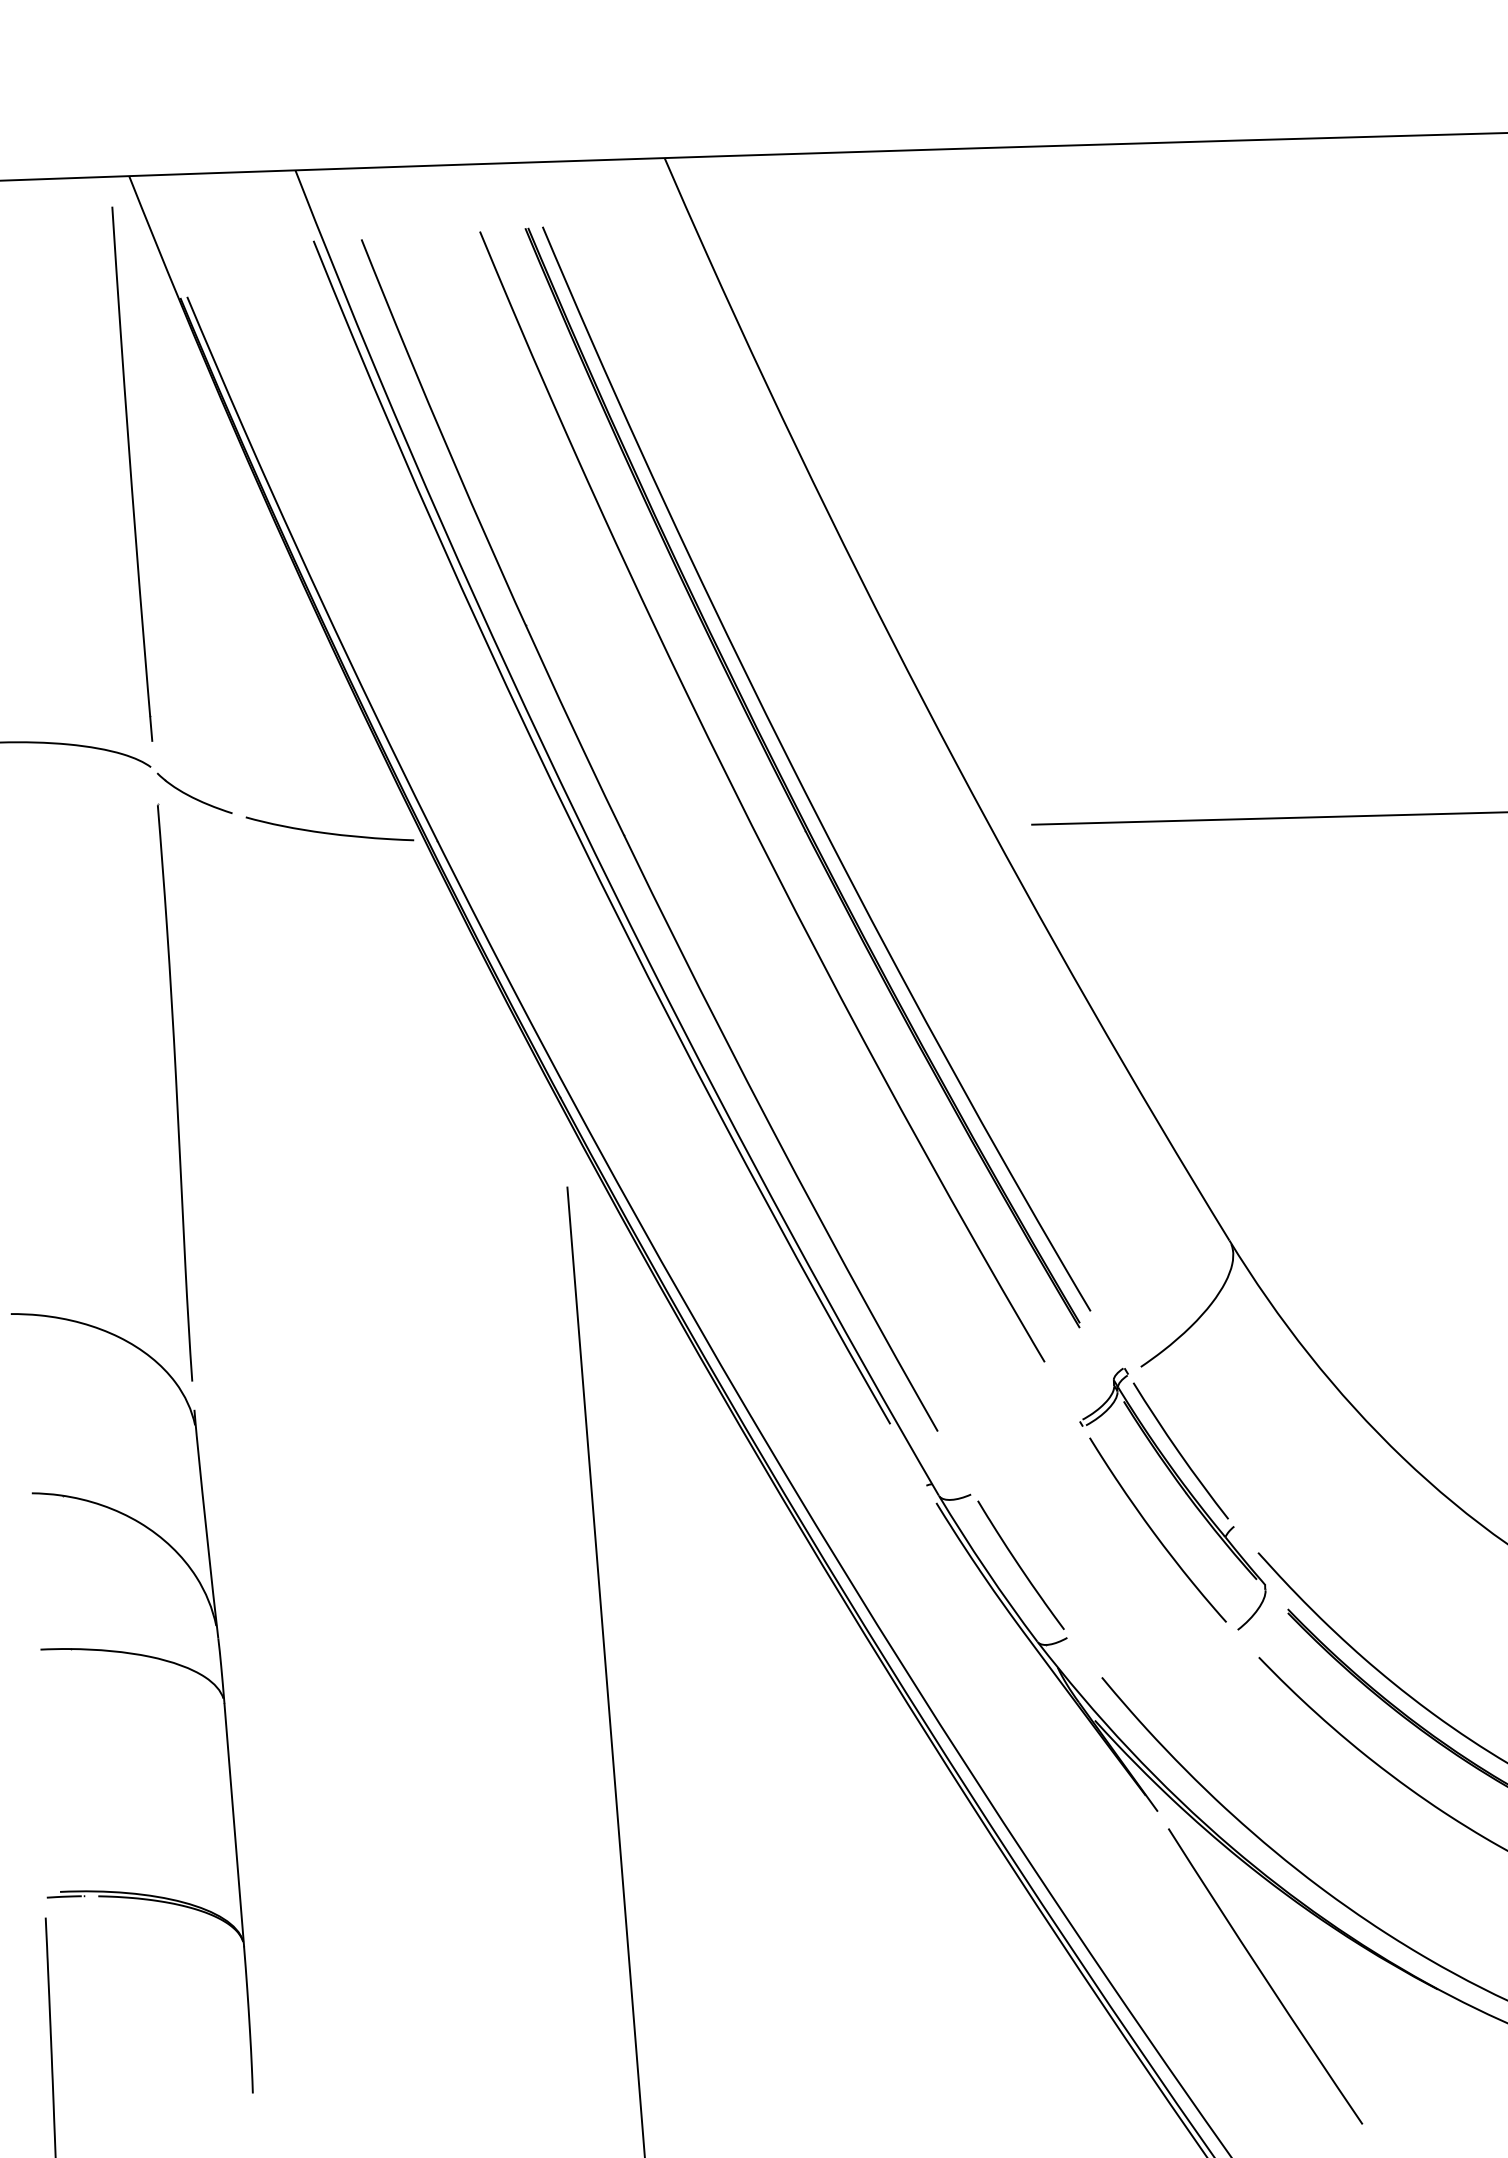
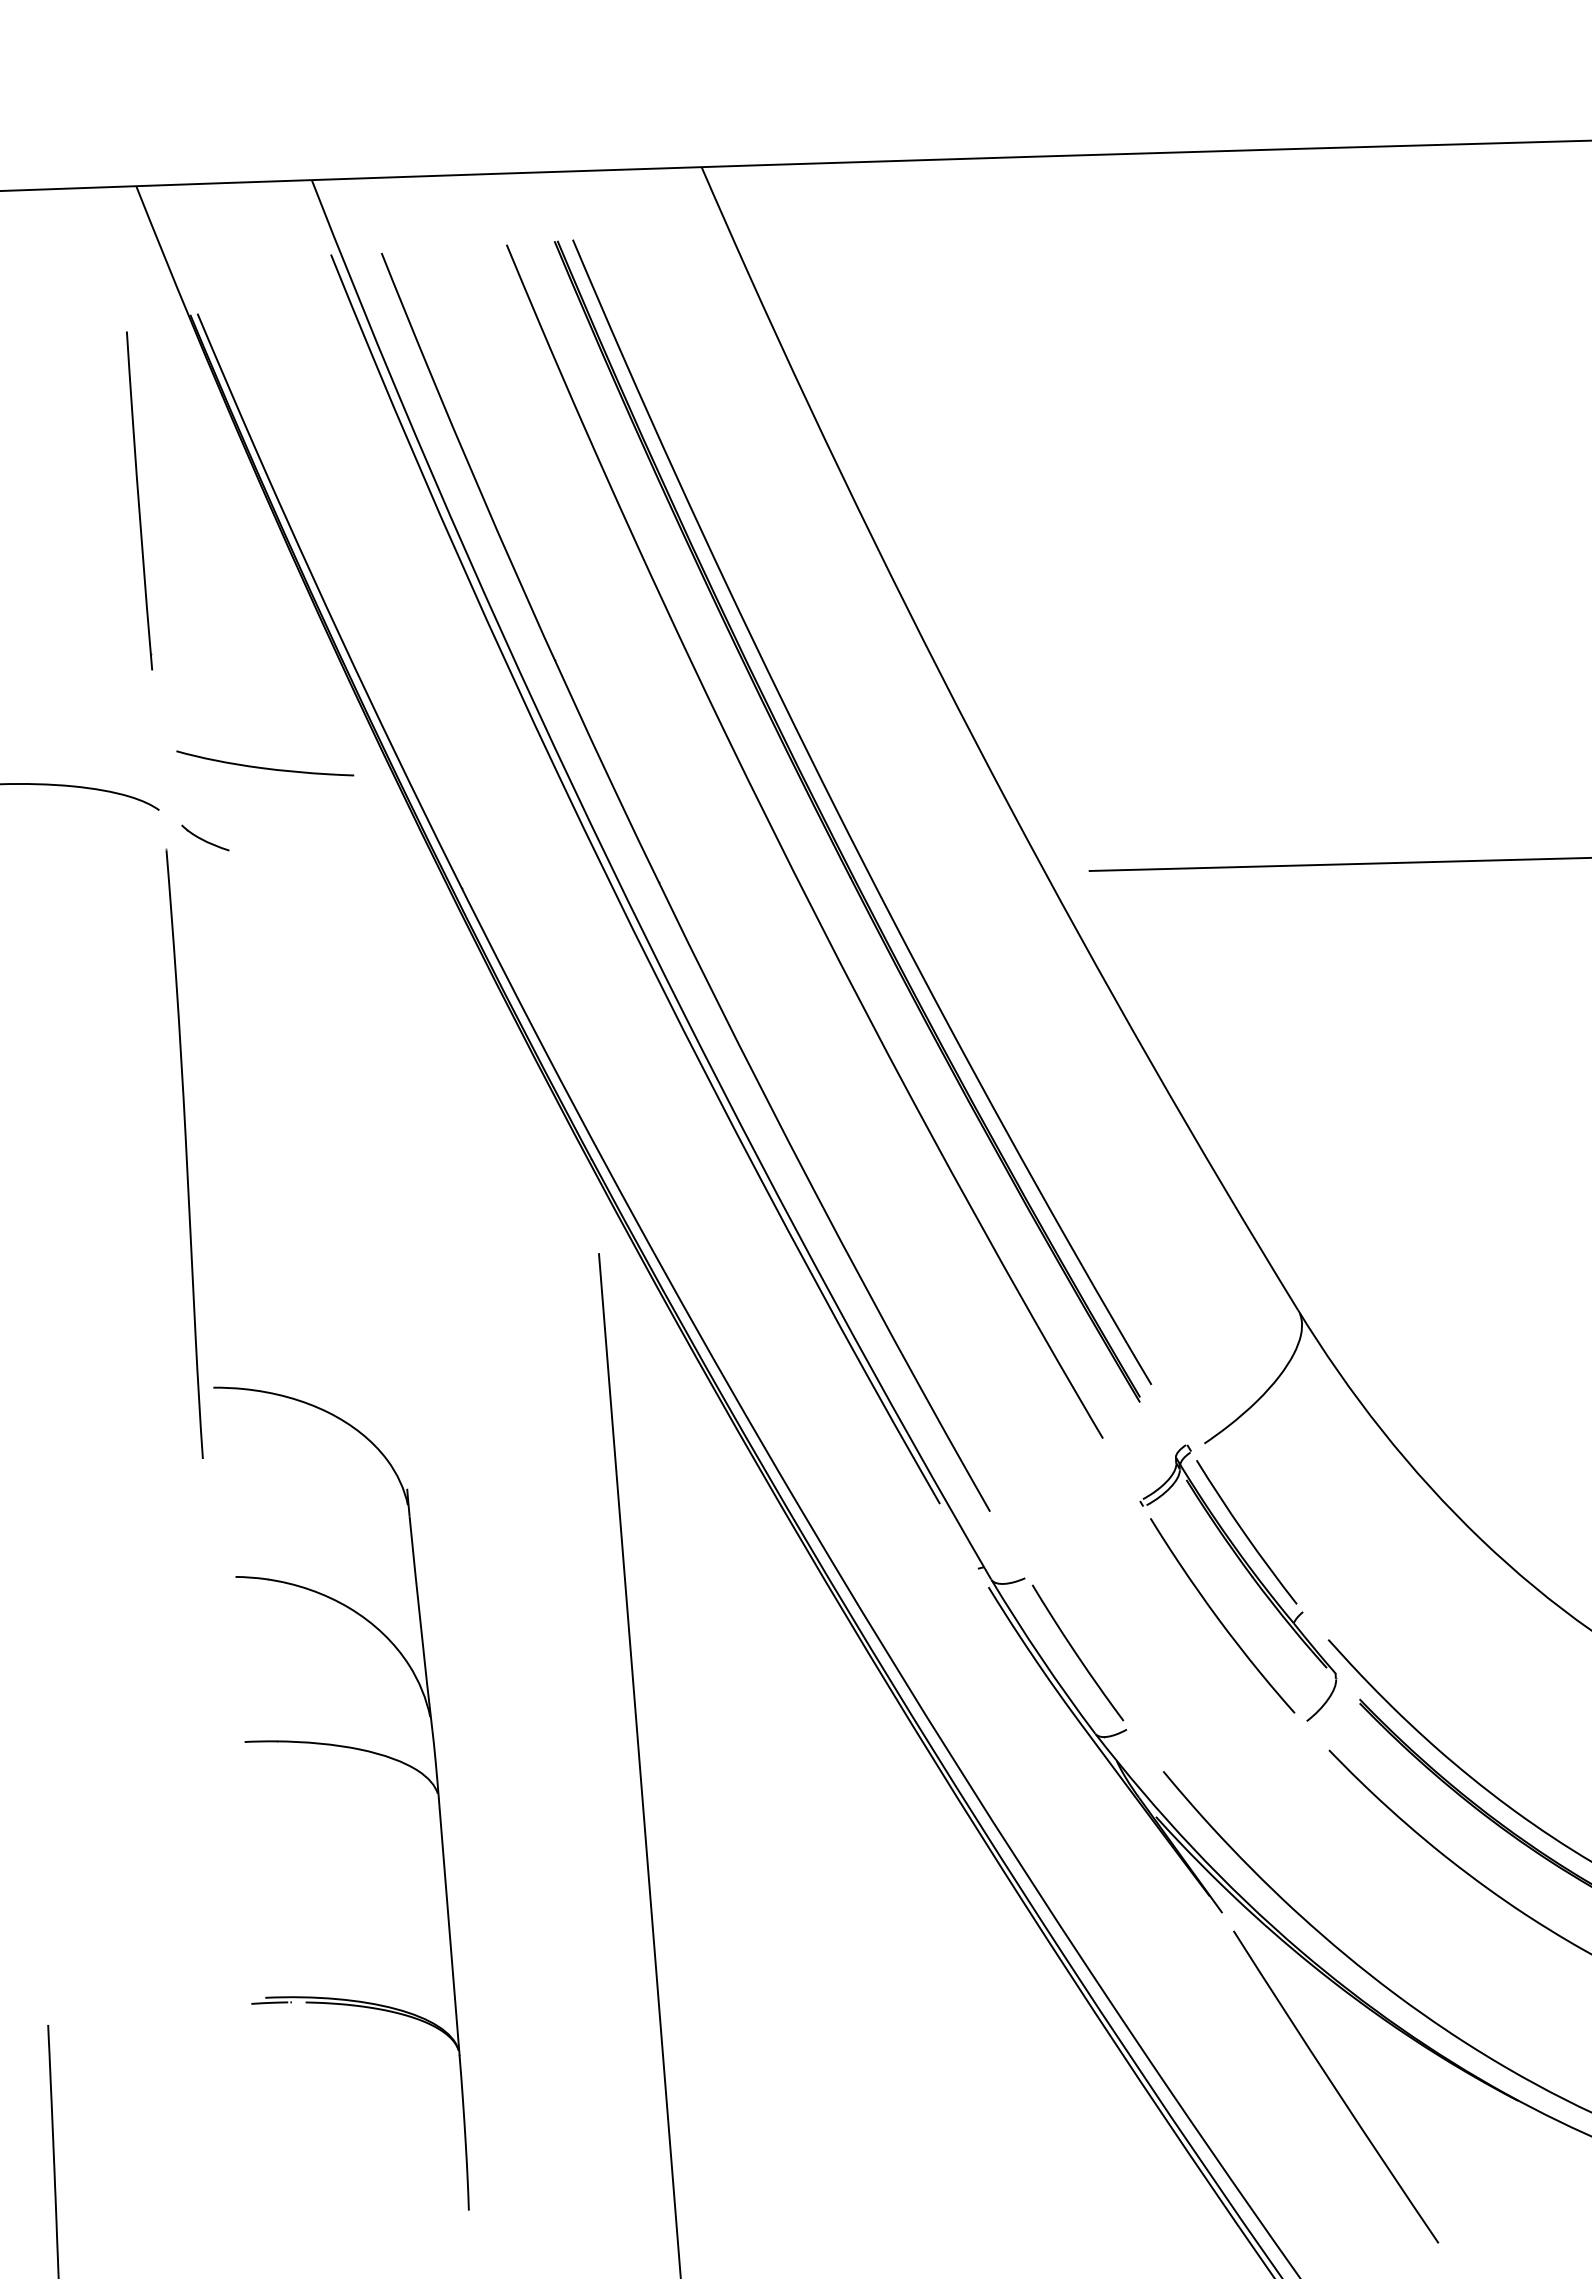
part: (132, 473) -> (139, 500), size x0.6
part: (194, 792) -> (205, 837), size x0.6
curve: (330, 832) -> (265, 767), moved
part: (137, 1655) -> (347, 1748), moved

